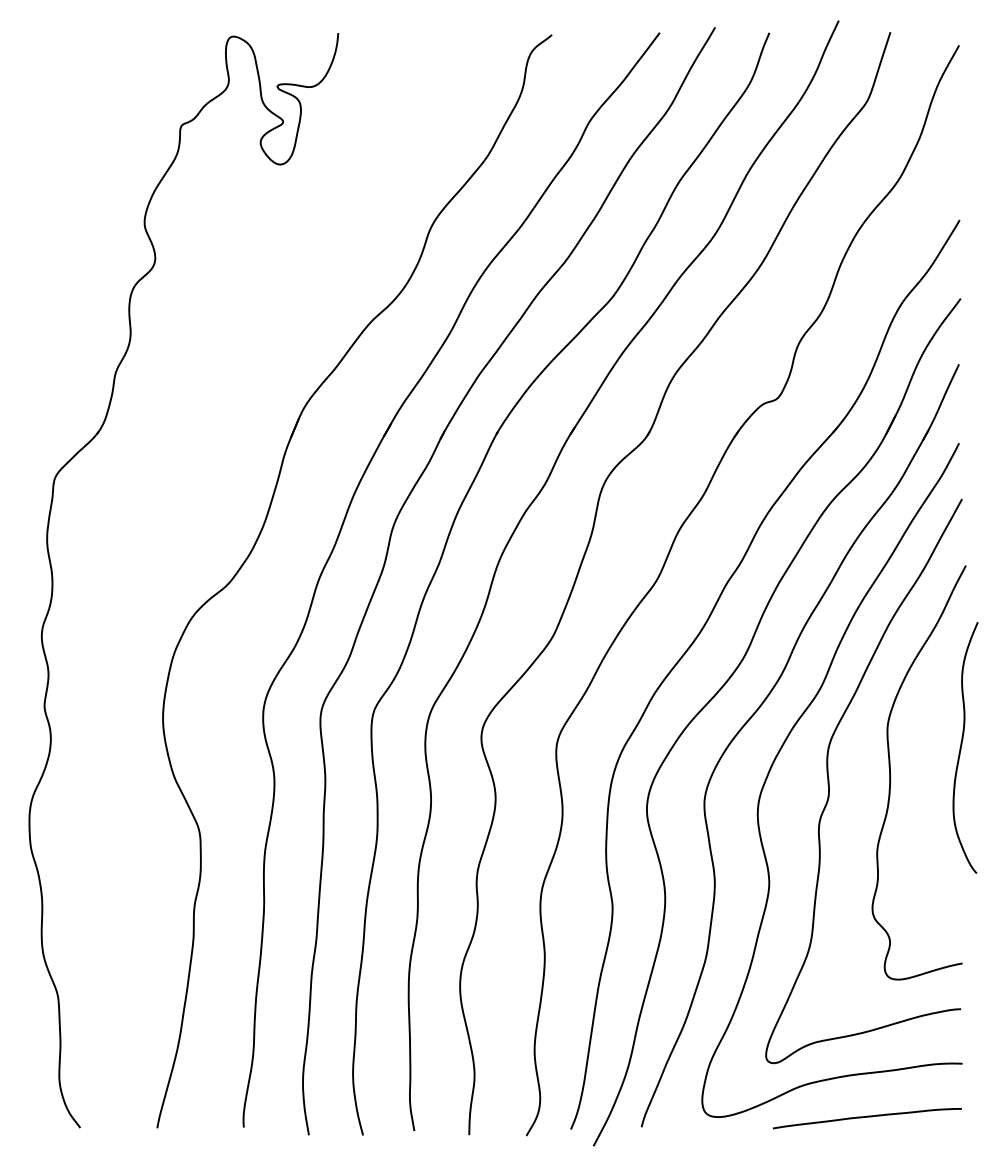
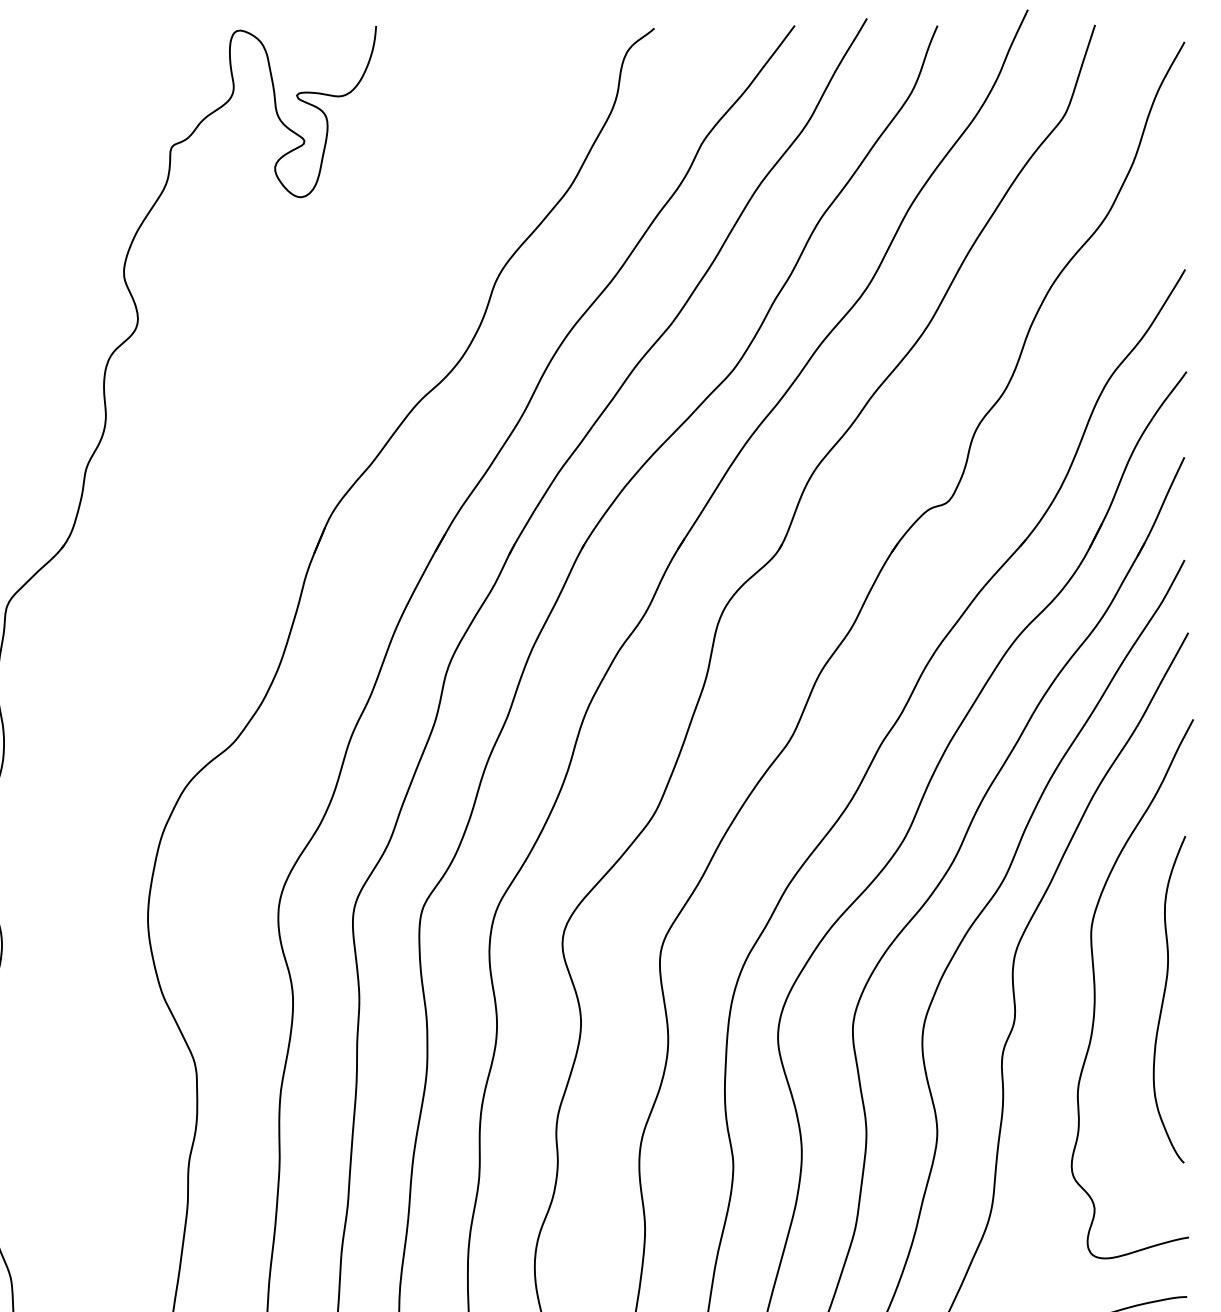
curve: (962, 745) -> (1165, 996), moved

